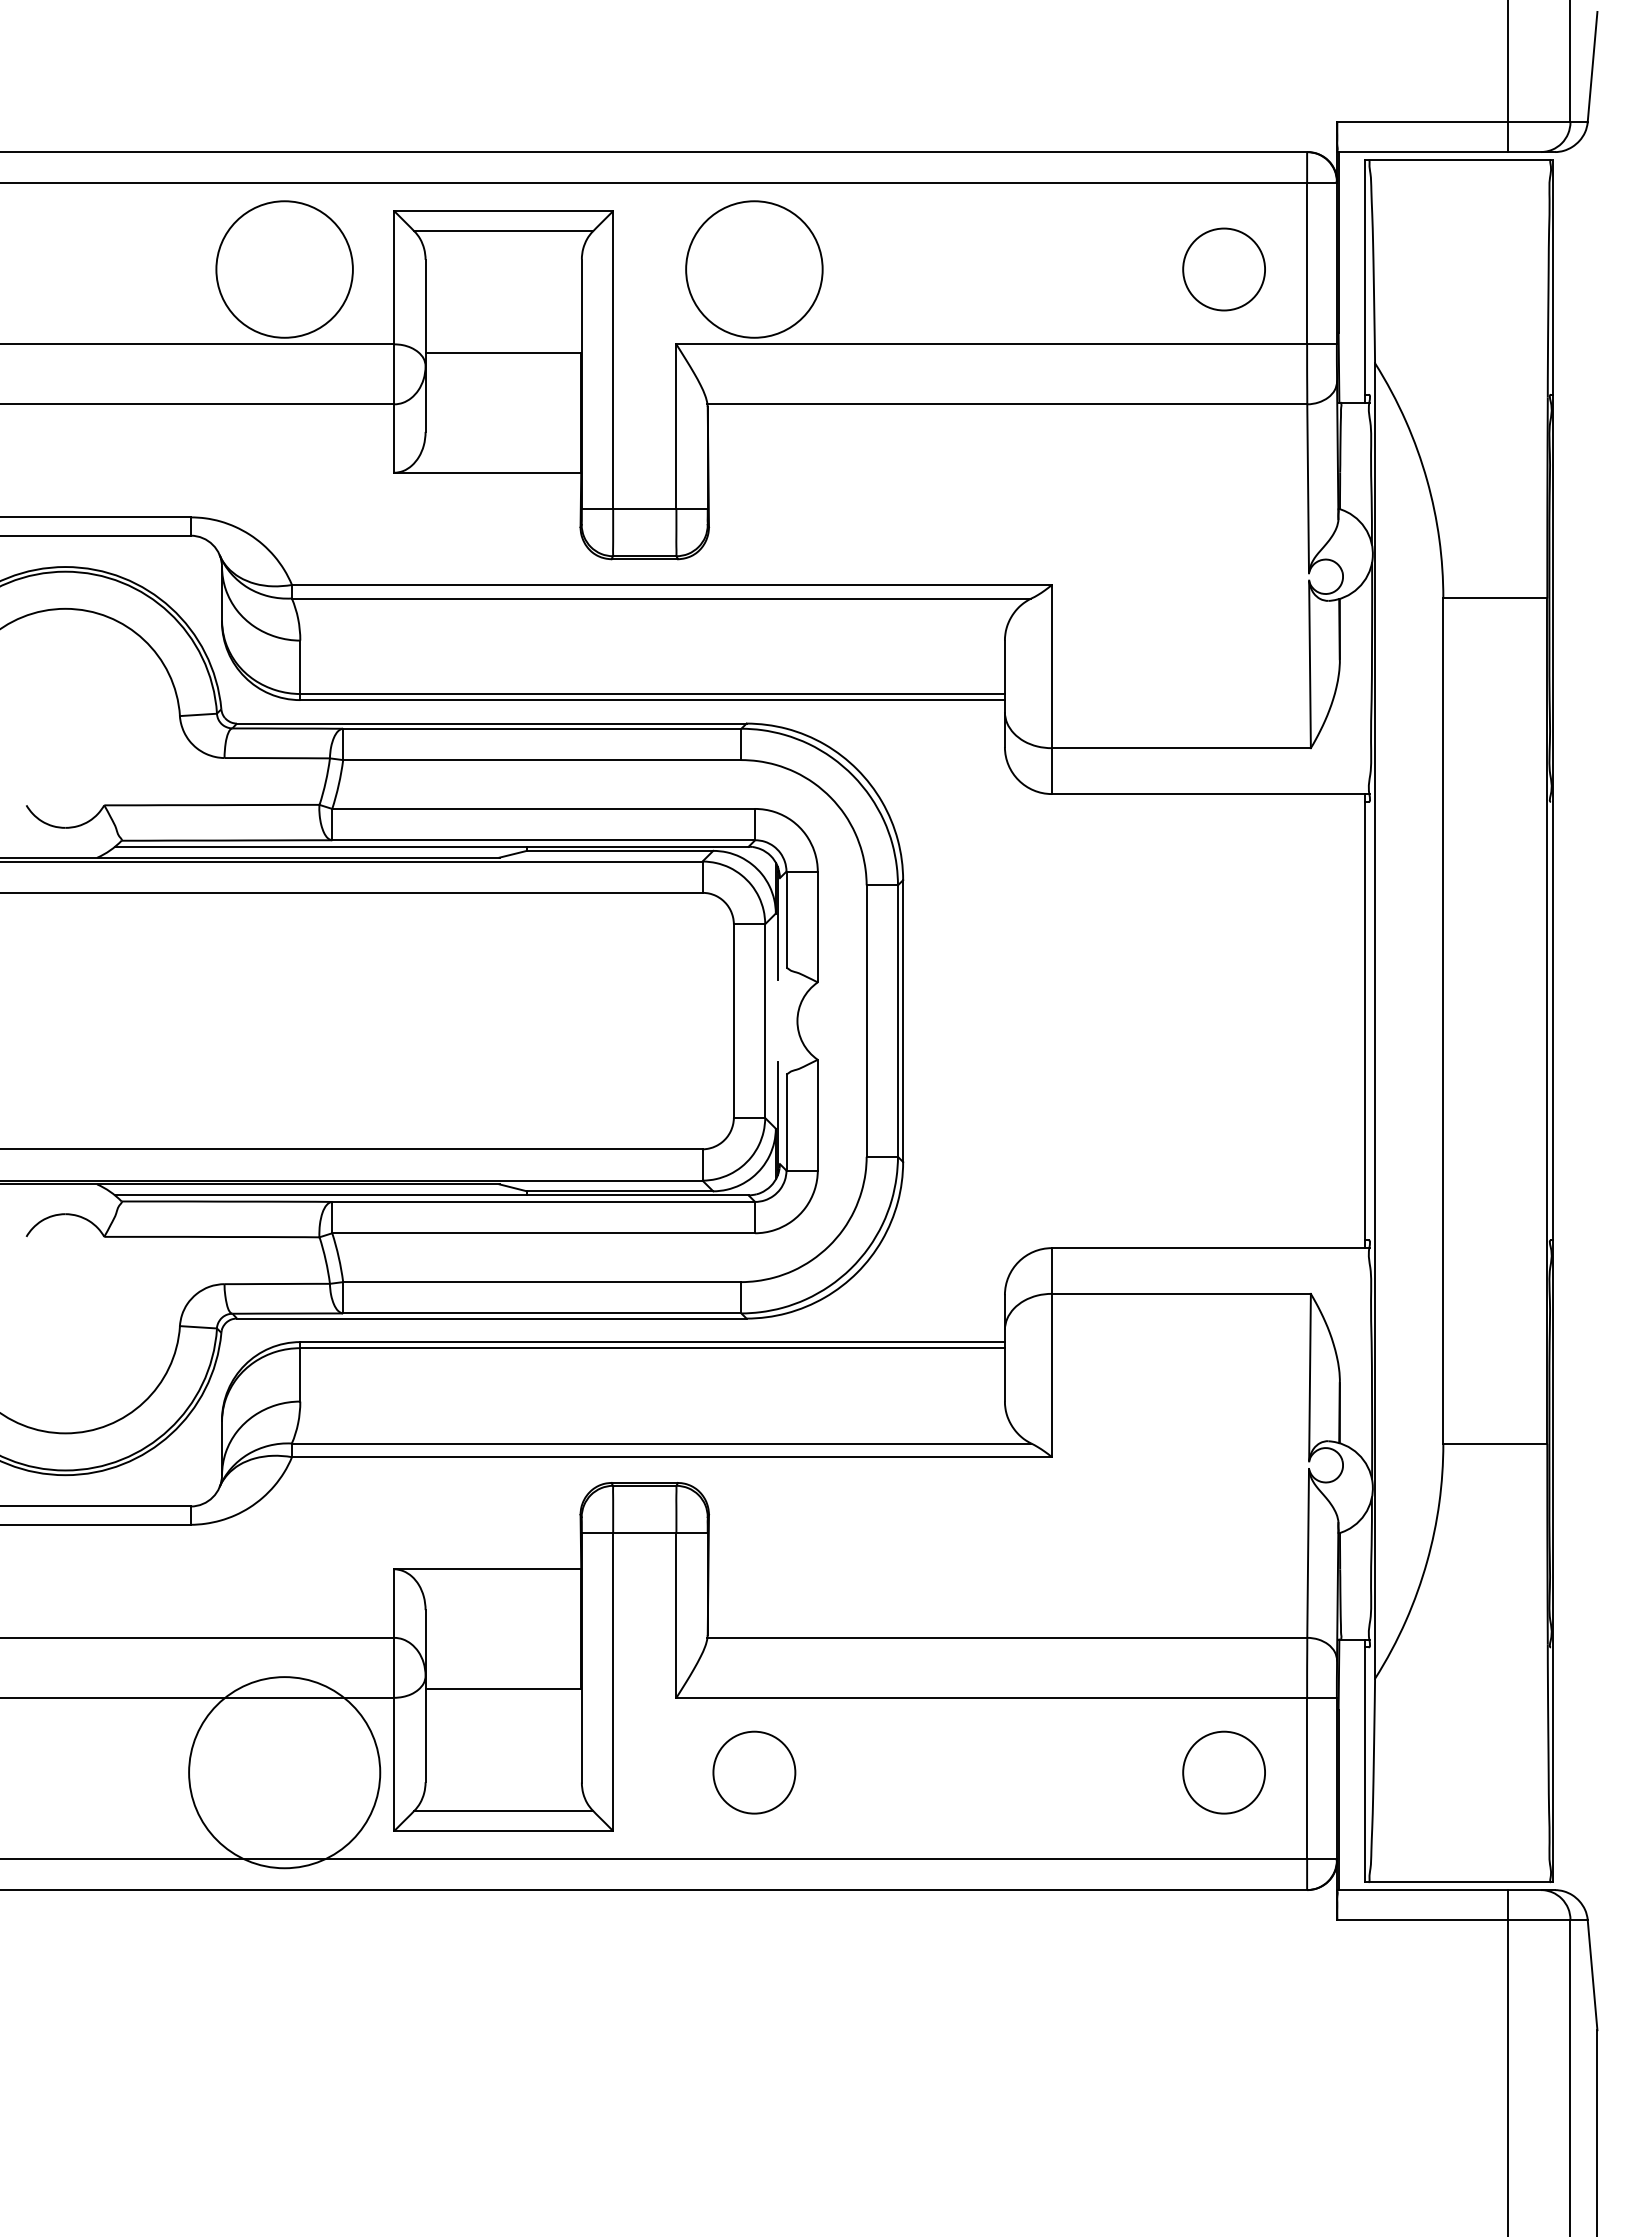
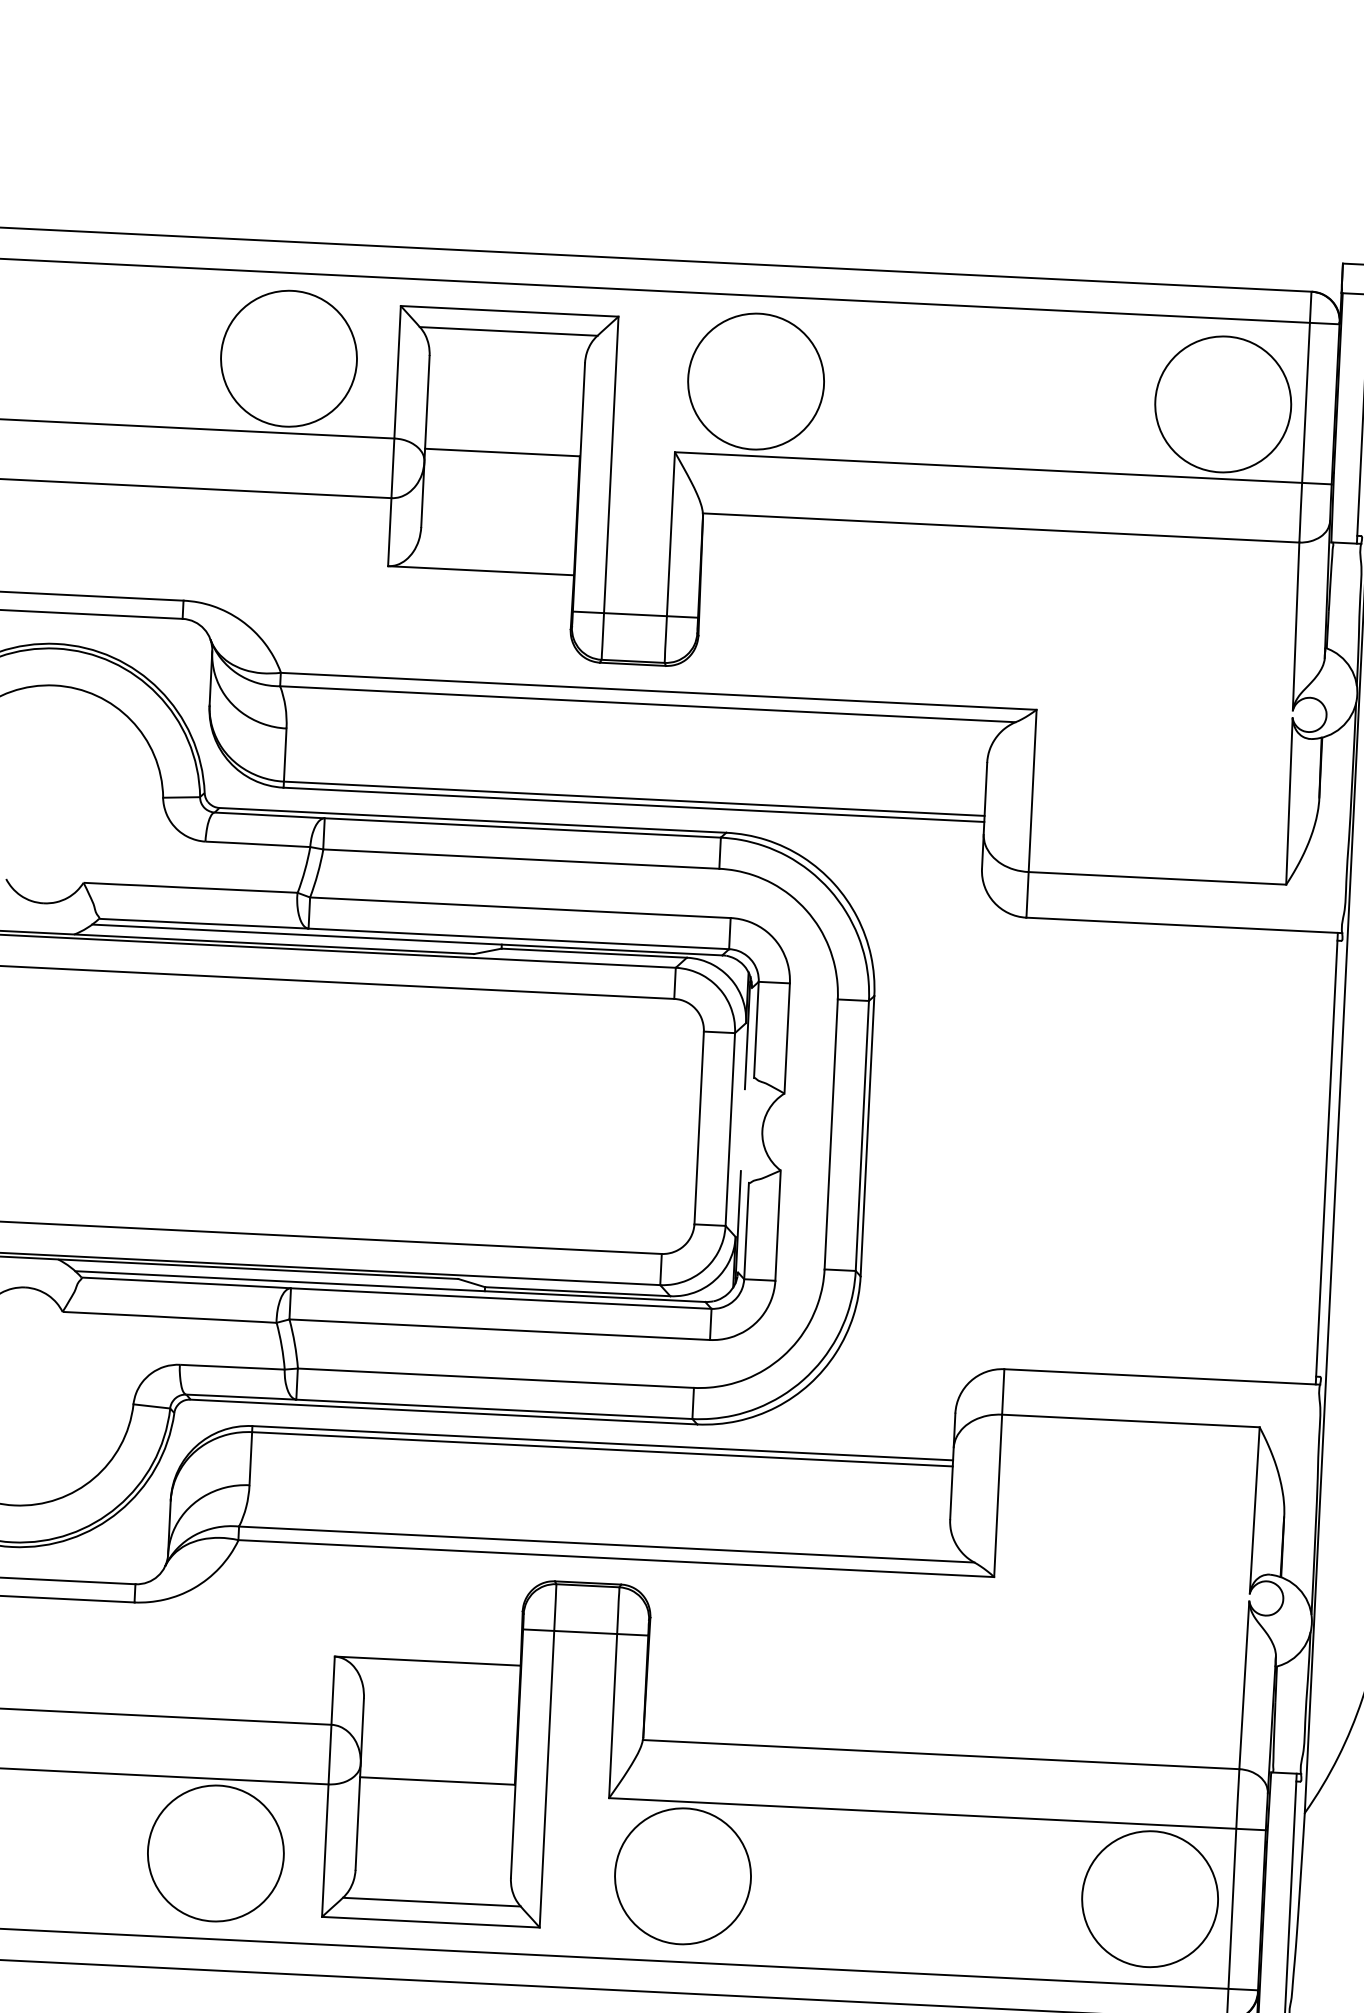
circle: (1223, 269) -> (1222, 404), size x1.67
circle: (284, 1772) -> (215, 1853), size x0.71
circle: (754, 1772) -> (683, 1876), size x1.67
circle: (1223, 1772) -> (1149, 1898), size x1.67

